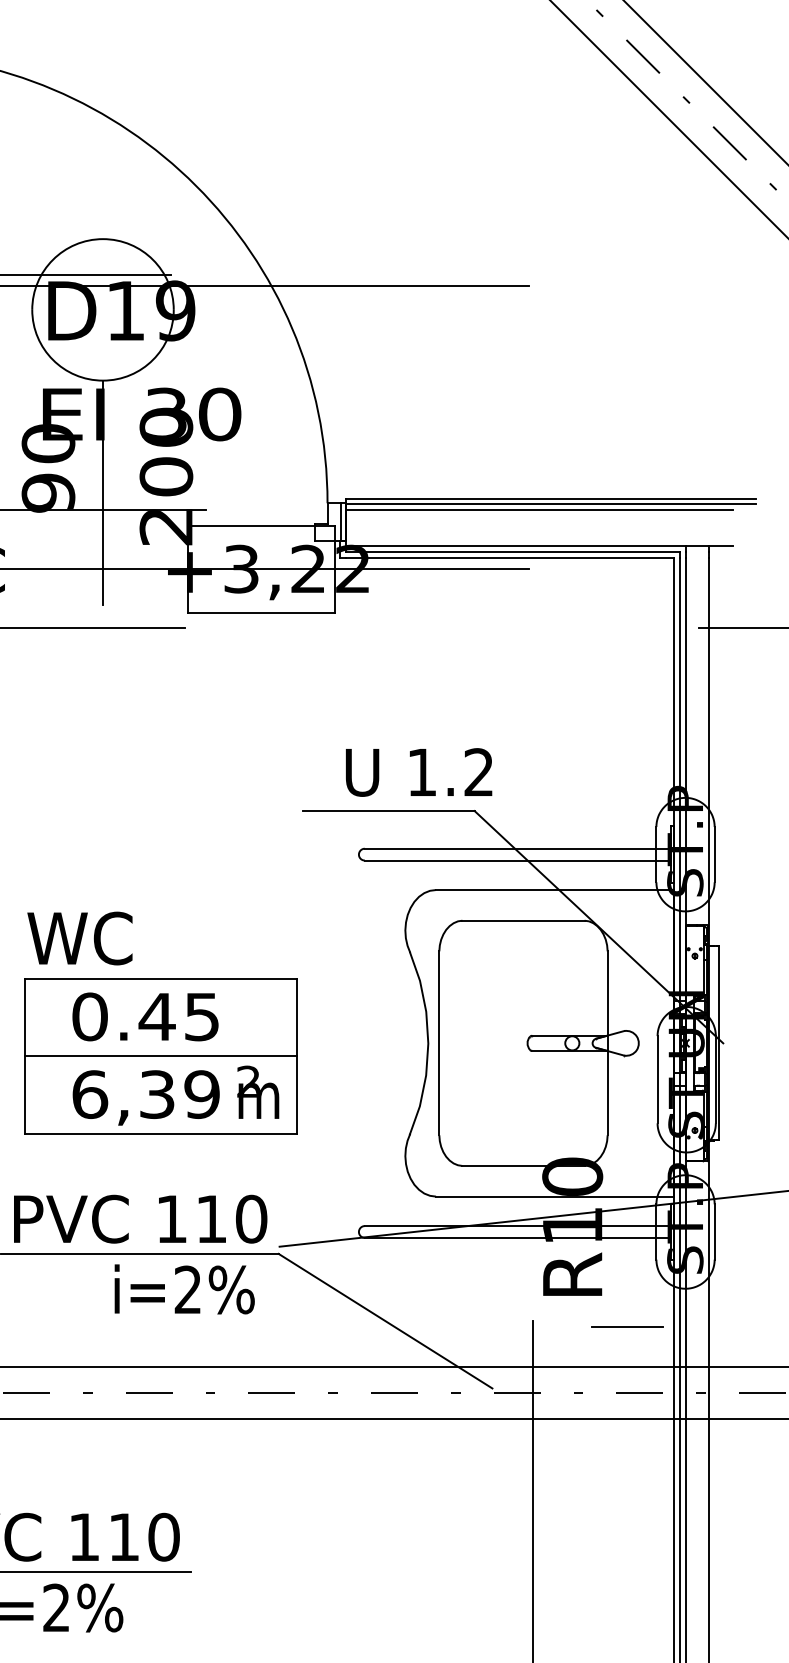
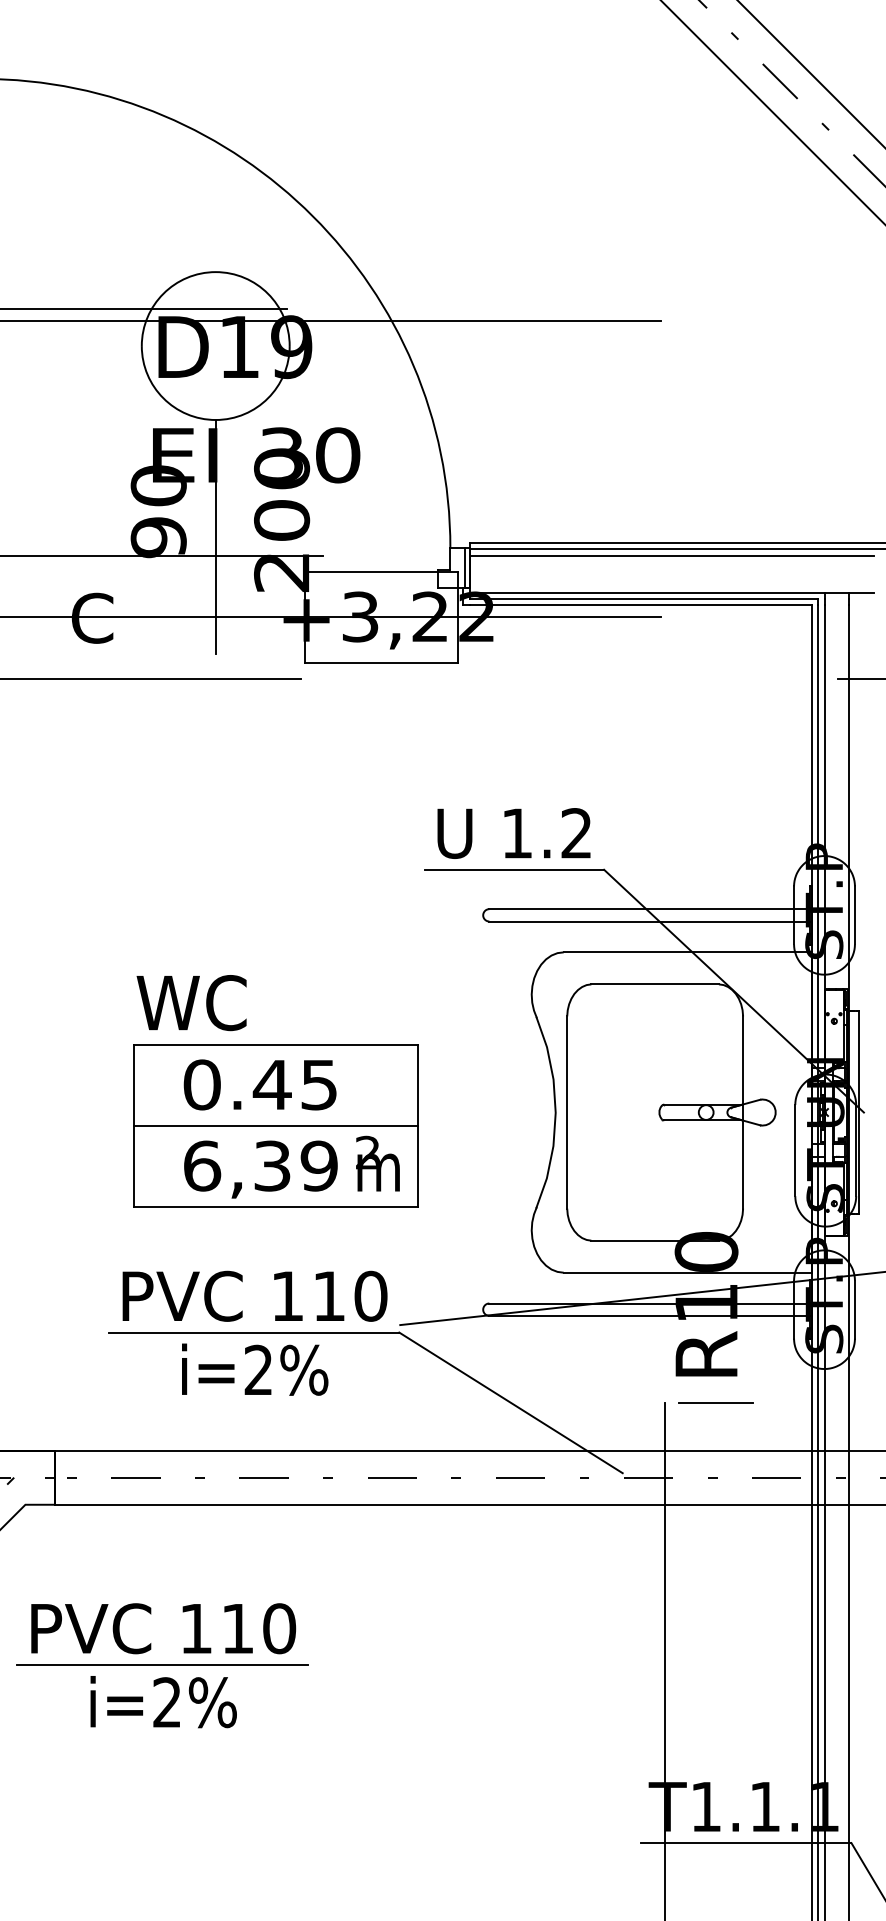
text: (418, 772) -> (513, 833), moved
text: (185, 1289) -> (255, 1369), moved
line: (626, 1326) -> (715, 1402), moved

